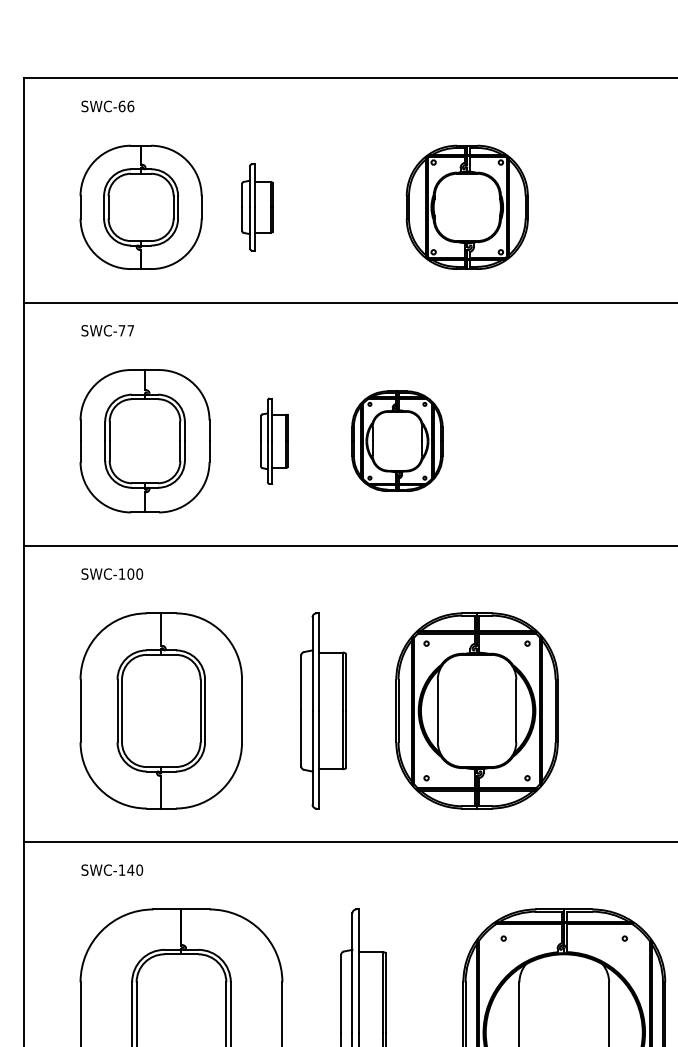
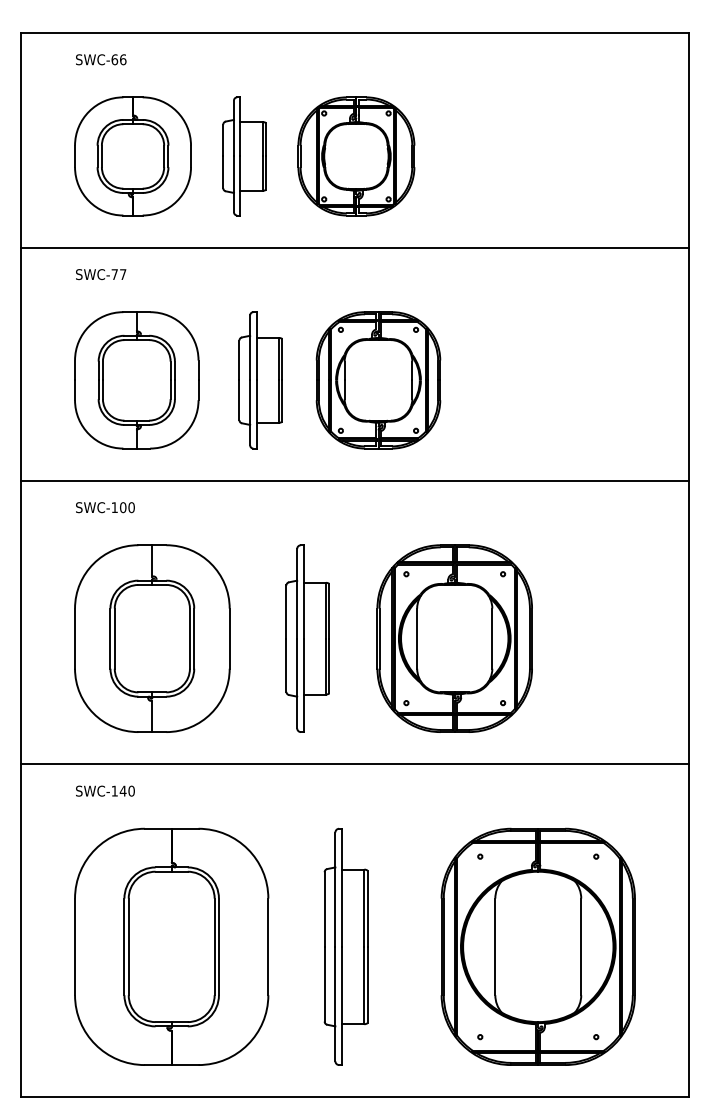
part: (257, 207) -> (244, 156), size x1.43
part: (467, 207) -> (356, 156), moved
part: (274, 441) -> (260, 380), size x1.67
part: (397, 441) -> (378, 380), size x1.43

